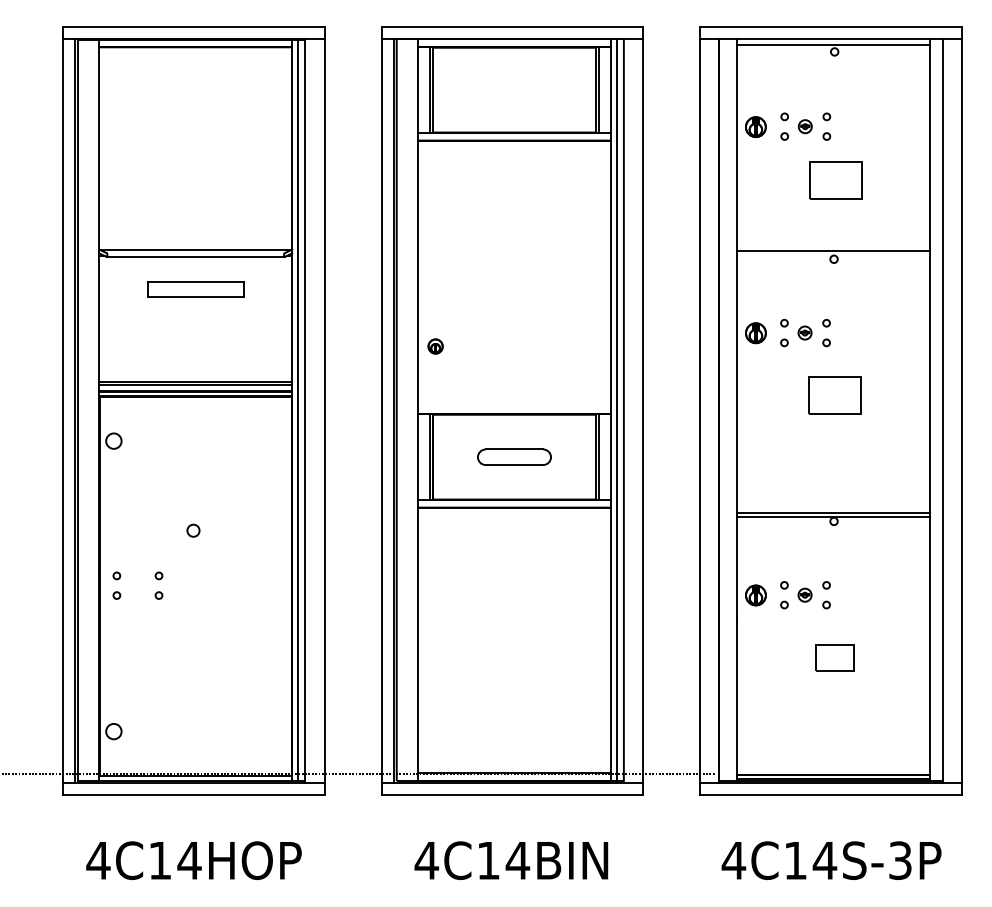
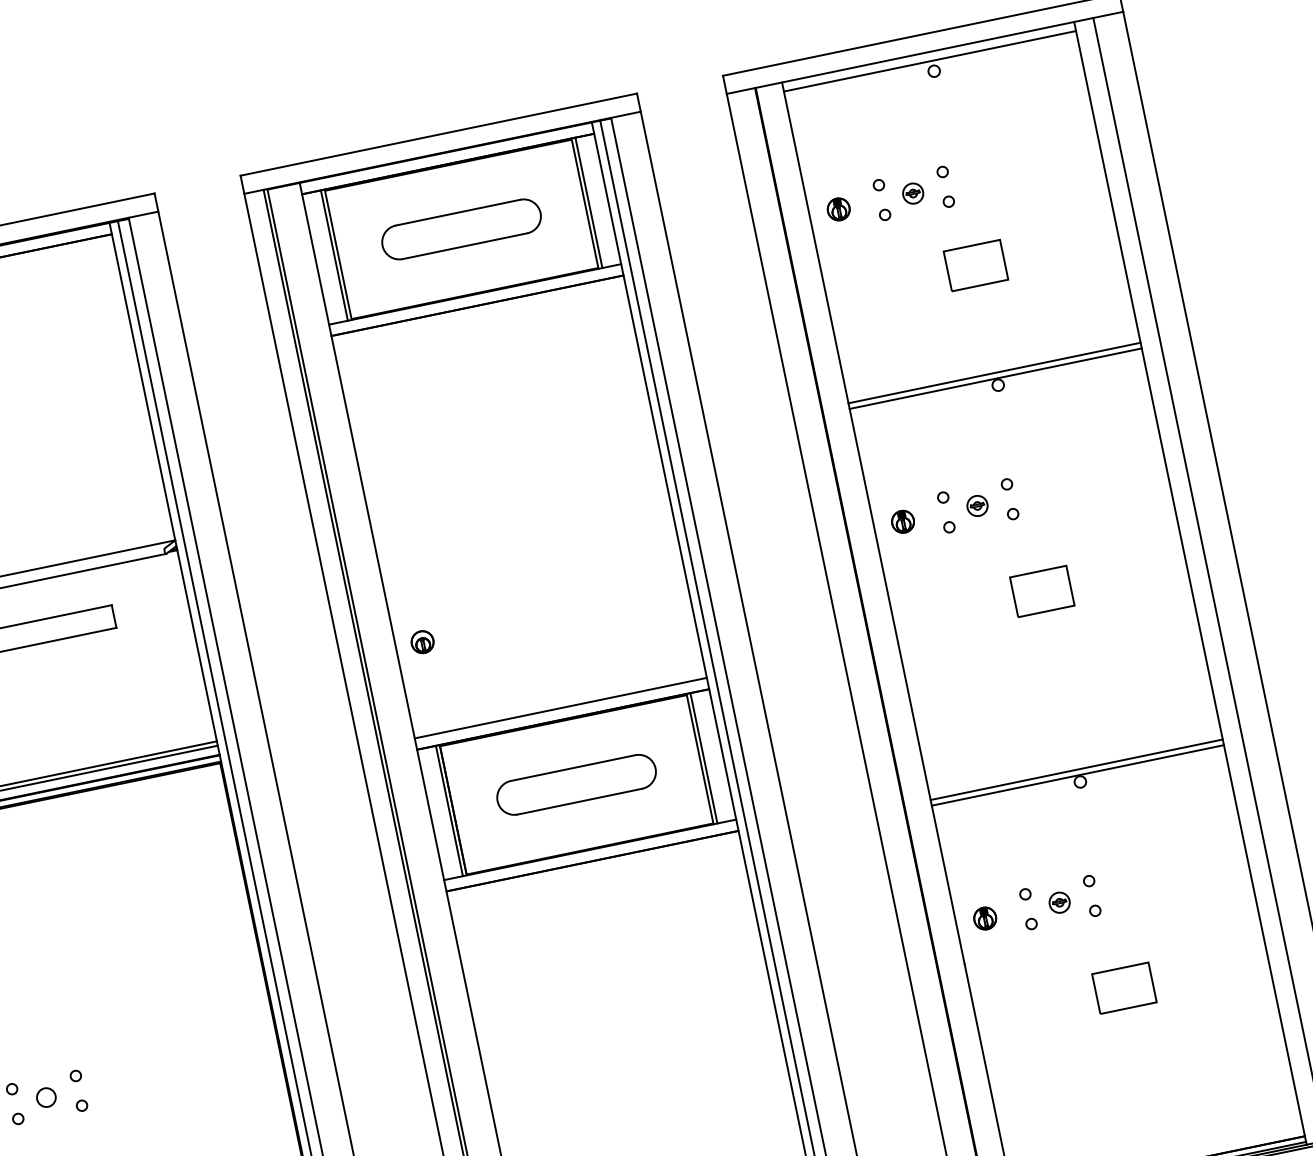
part: (514, 90) -> (461, 229), added
part: (756, 126) -> (839, 208), size x0.71
part: (835, 180) -> (975, 265), size x0.71
line: (832, 254) -> (994, 378), added
part: (755, 333) -> (902, 522), size x0.71
part: (834, 395) -> (1041, 591), size x0.71
line: (514, 406) -> (560, 708), added
part: (514, 457) -> (576, 785), size x1.43
circle: (193, 530) -> (46, 1097), moved
part: (755, 595) -> (984, 918), size x0.71

